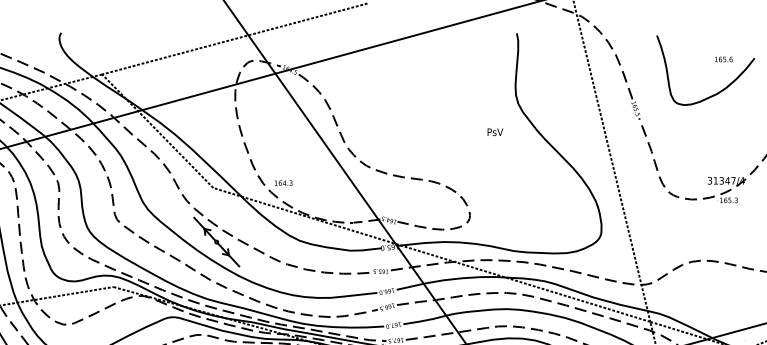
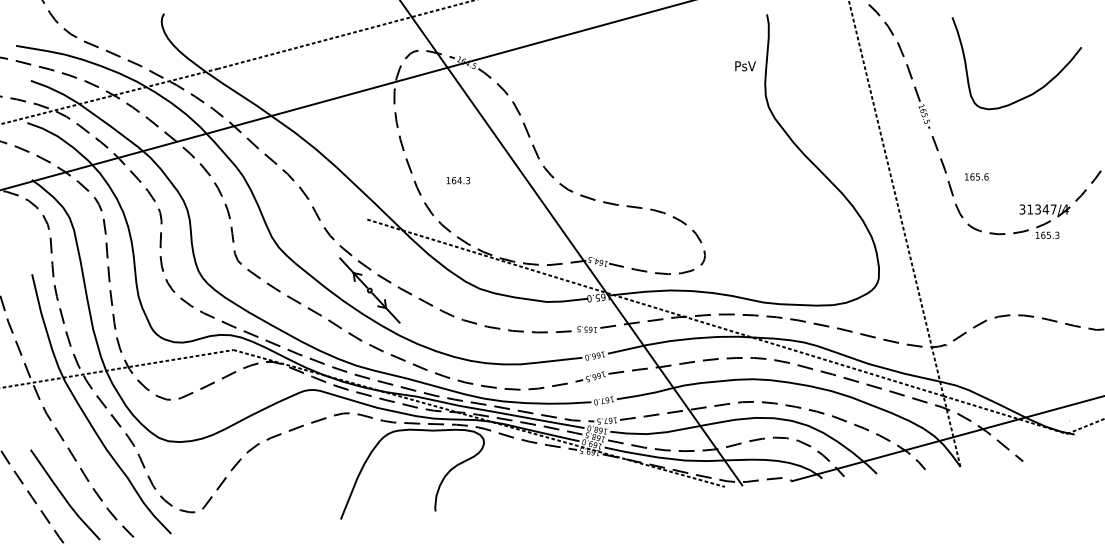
text: (724, 59) -> (977, 176), moved
line: (157, 130) -> (291, 143), removed
text: (495, 132) -> (745, 66), moved
text: (283, 183) -> (458, 180), moved

